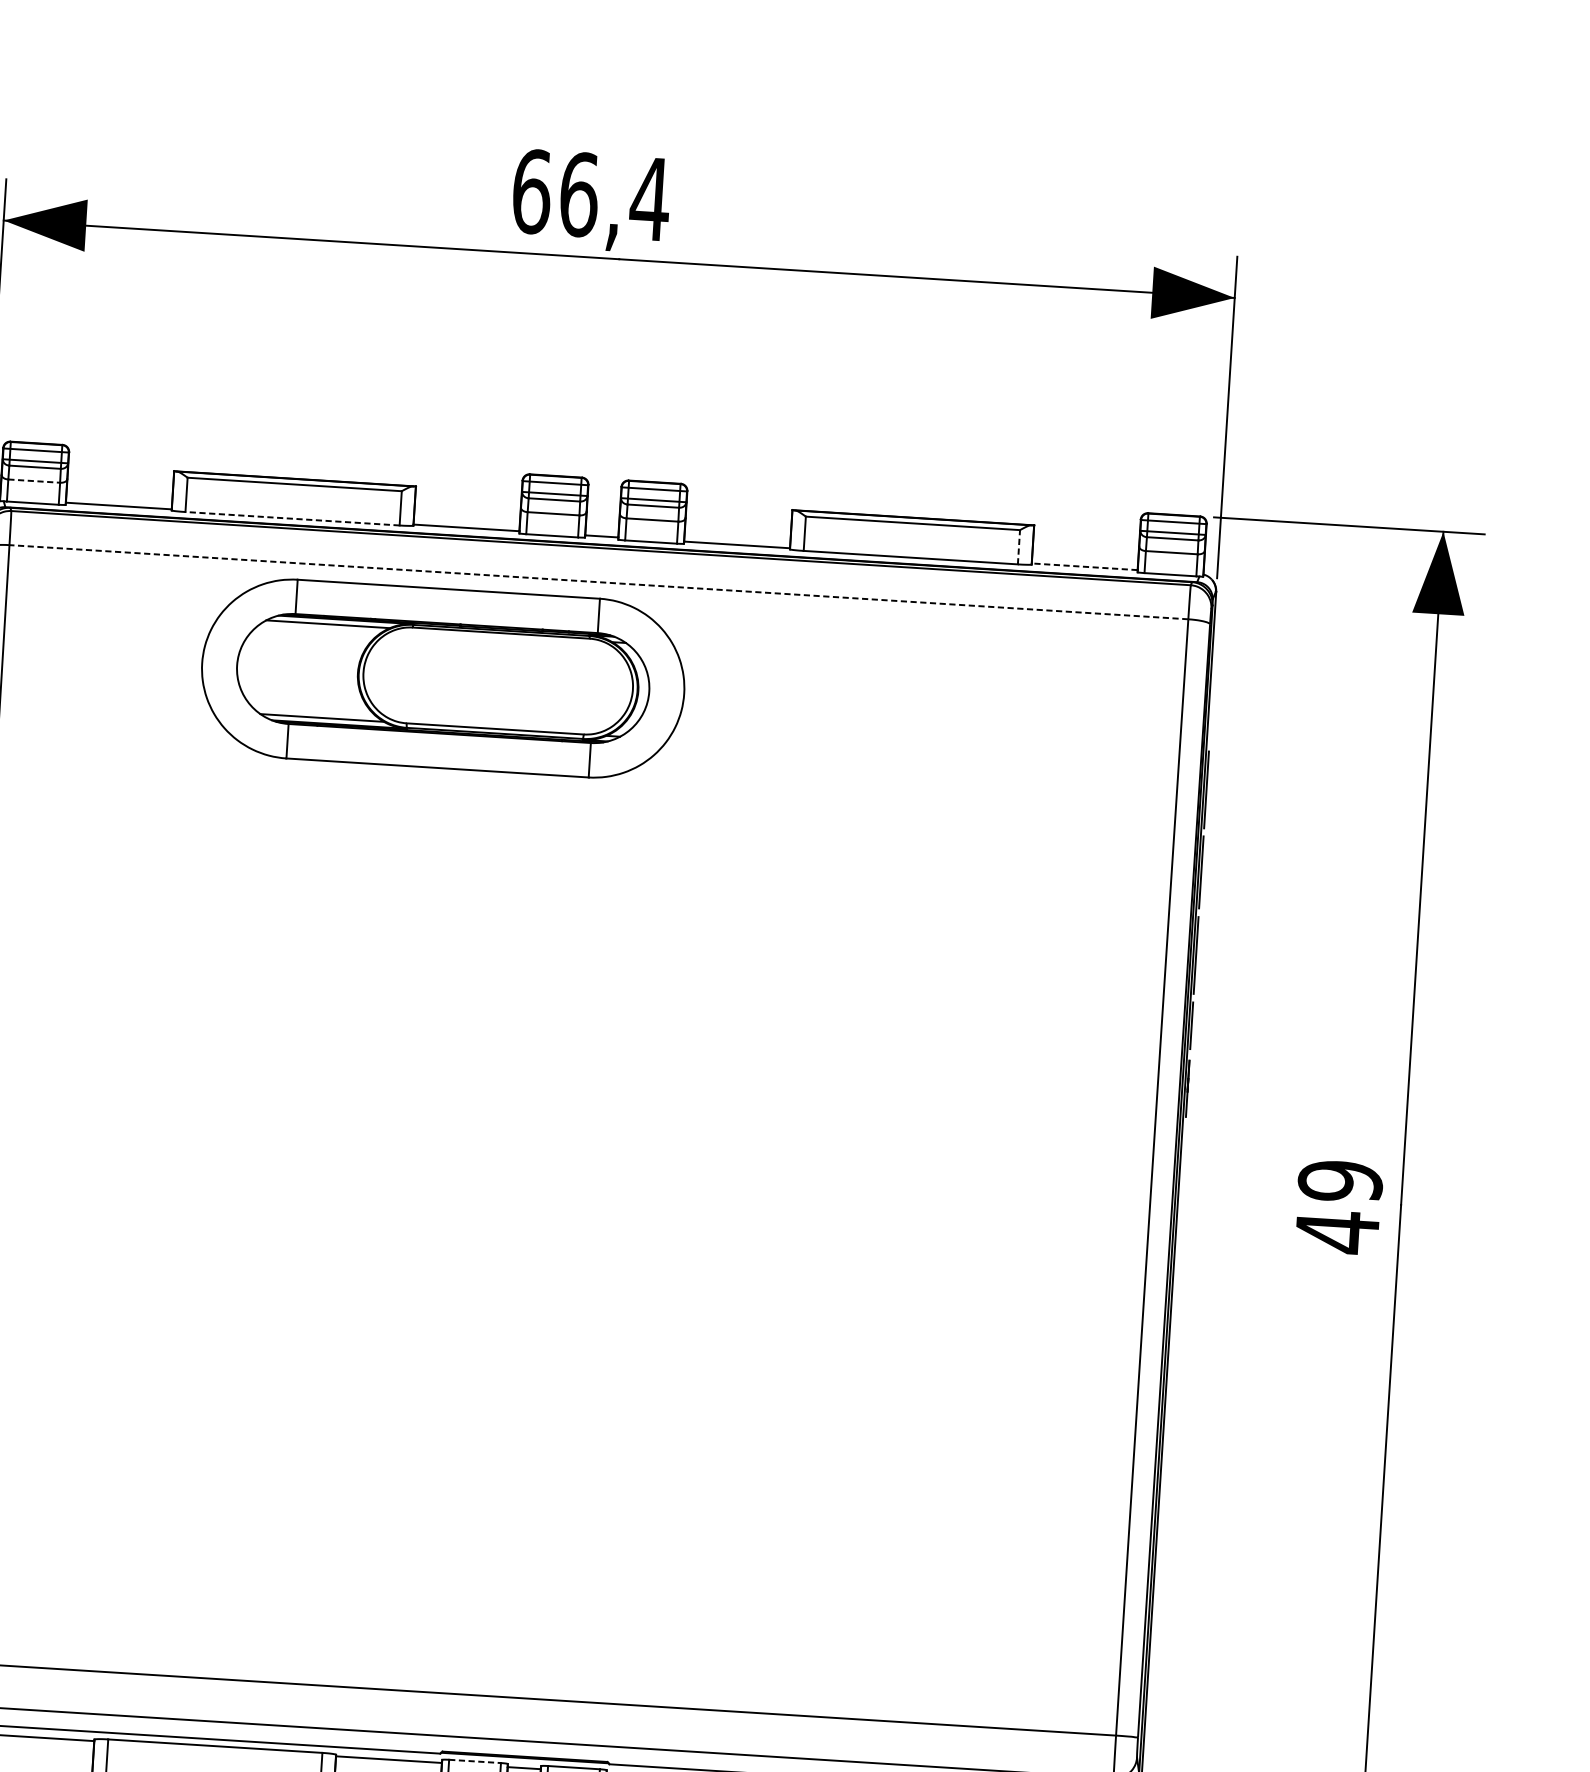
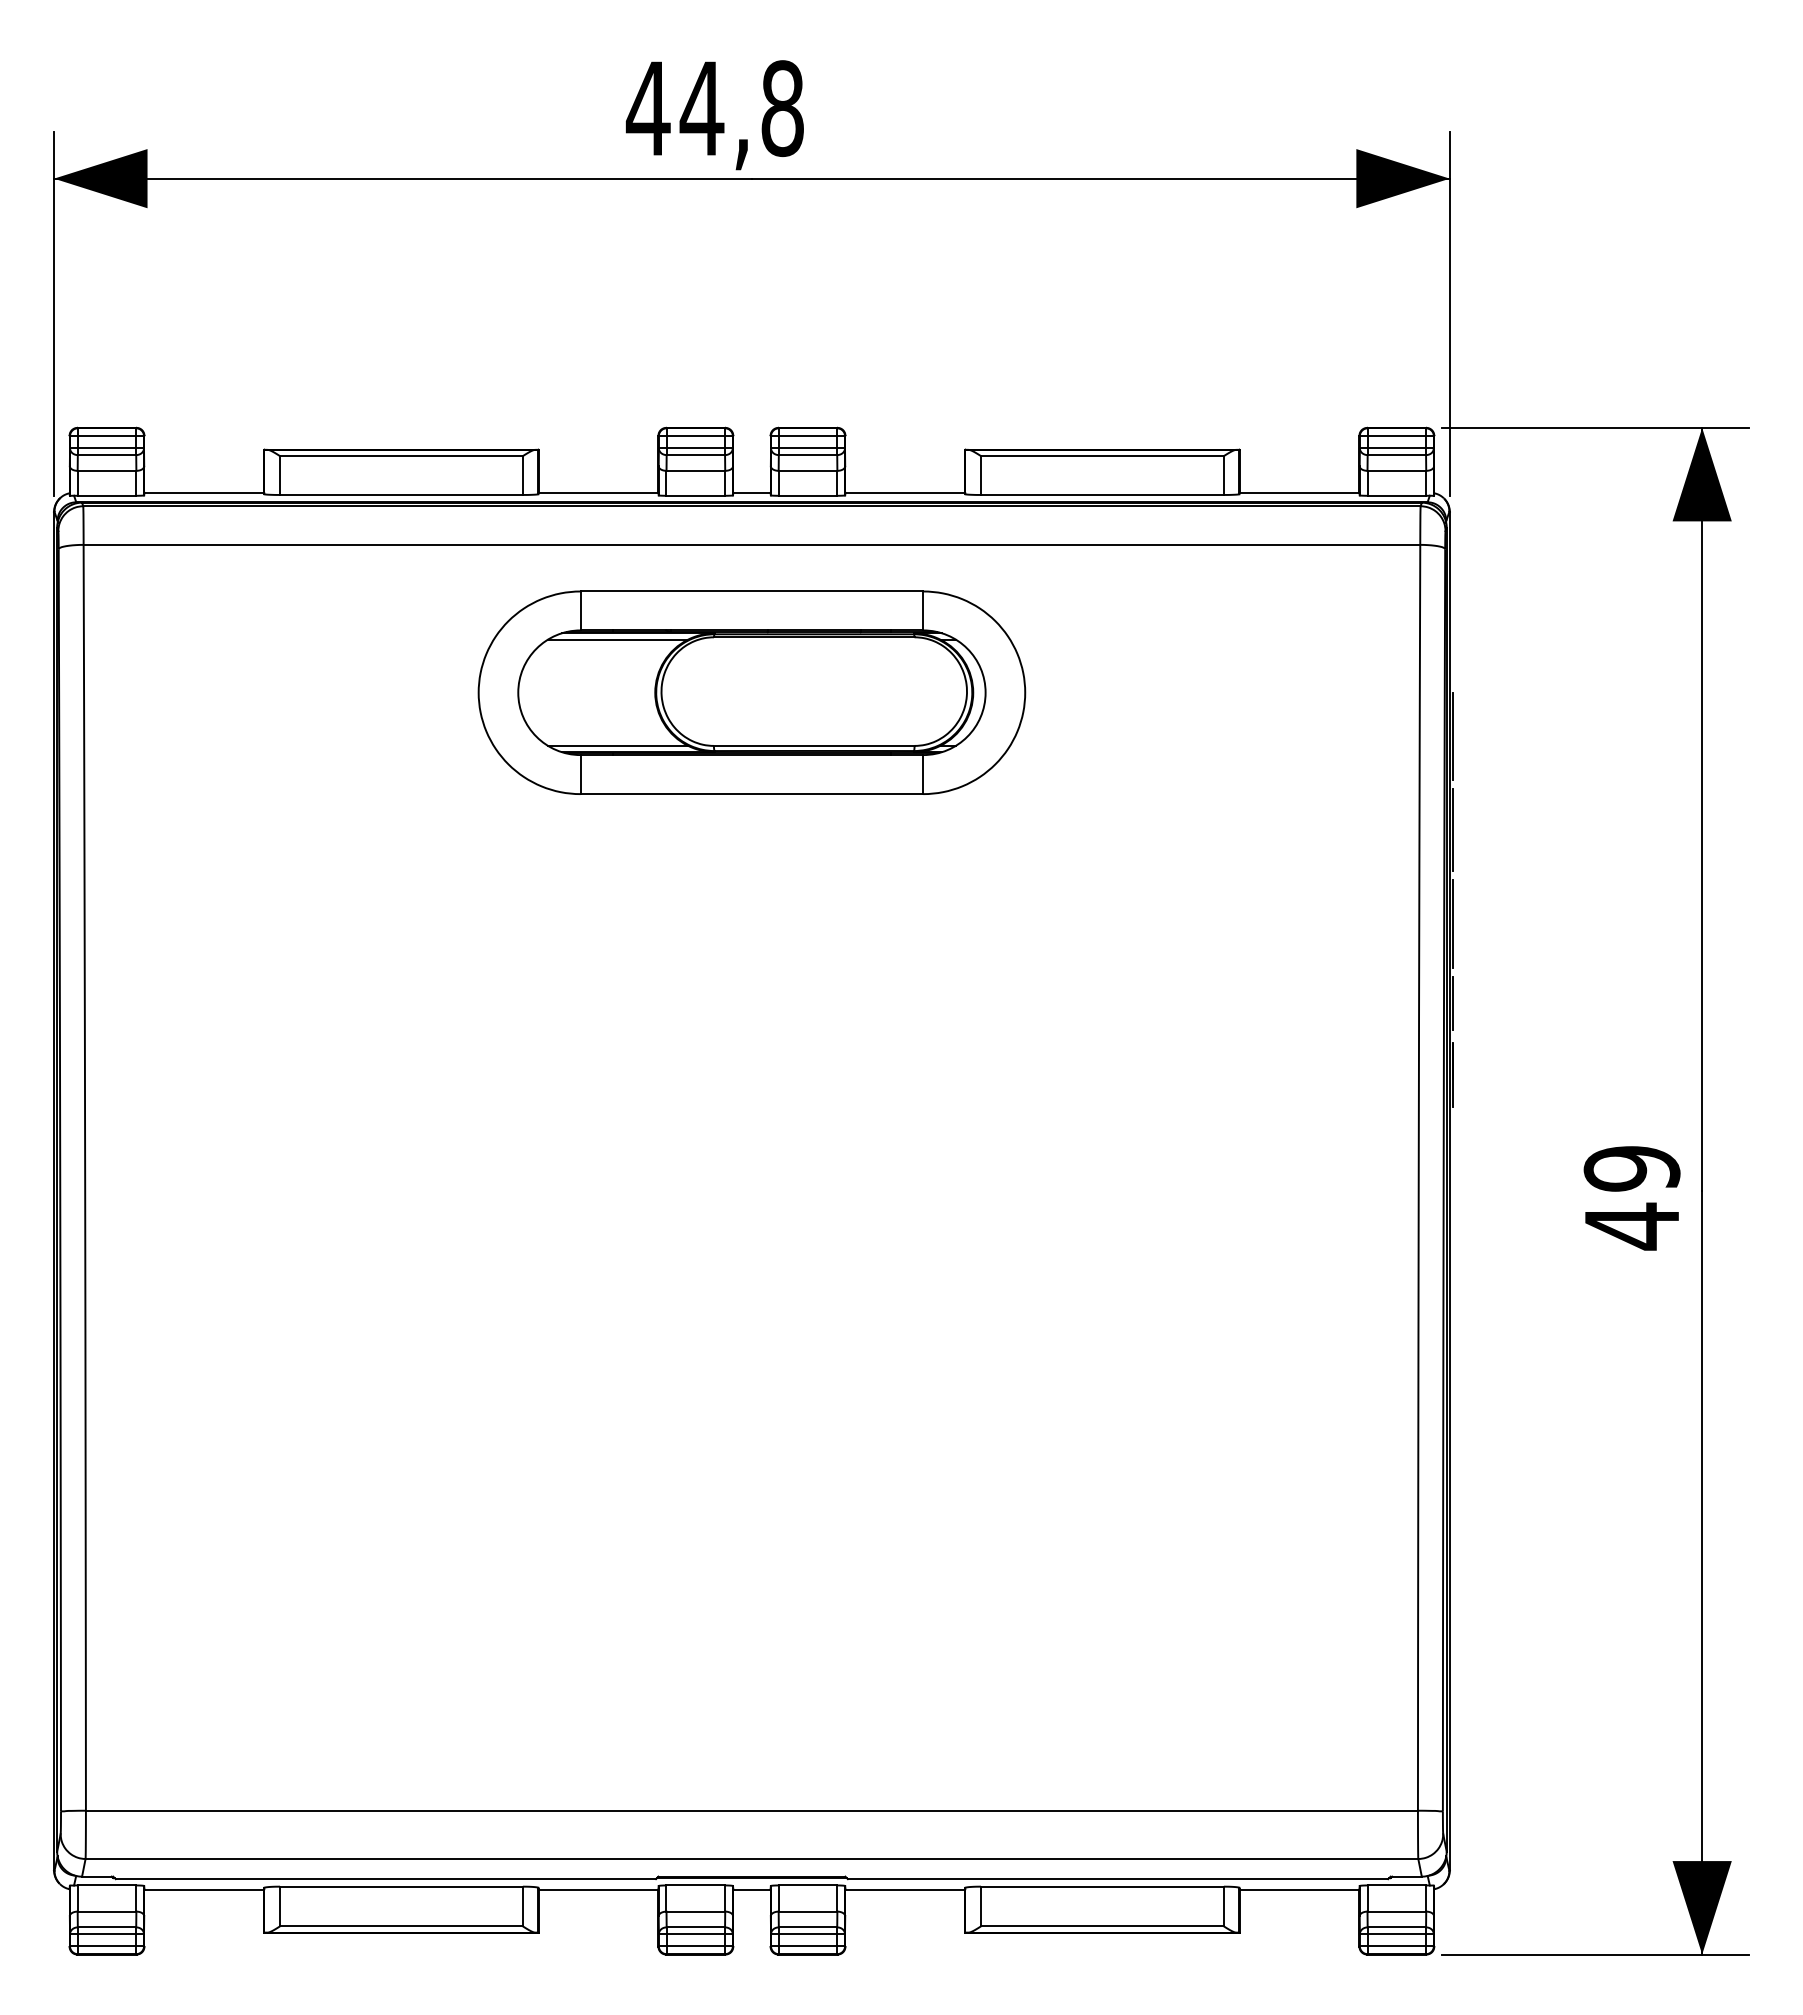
text: (590, 195) -> (714, 108), 66,4 -> 44,8
line: (34, 480) -> (107, 470), dashed -> solid
line: (291, 518) -> (400, 494), dashed -> solid
line: (1018, 547) -> (1223, 475), dashed -> solid
line: (1084, 566) -> (1299, 492), dashed -> solid
line: (598, 581) -> (751, 544), dashed -> solid
part: (442, 678) -> (751, 692), moved
line: (475, 1761) -> (696, 1885), dashed -> solid

